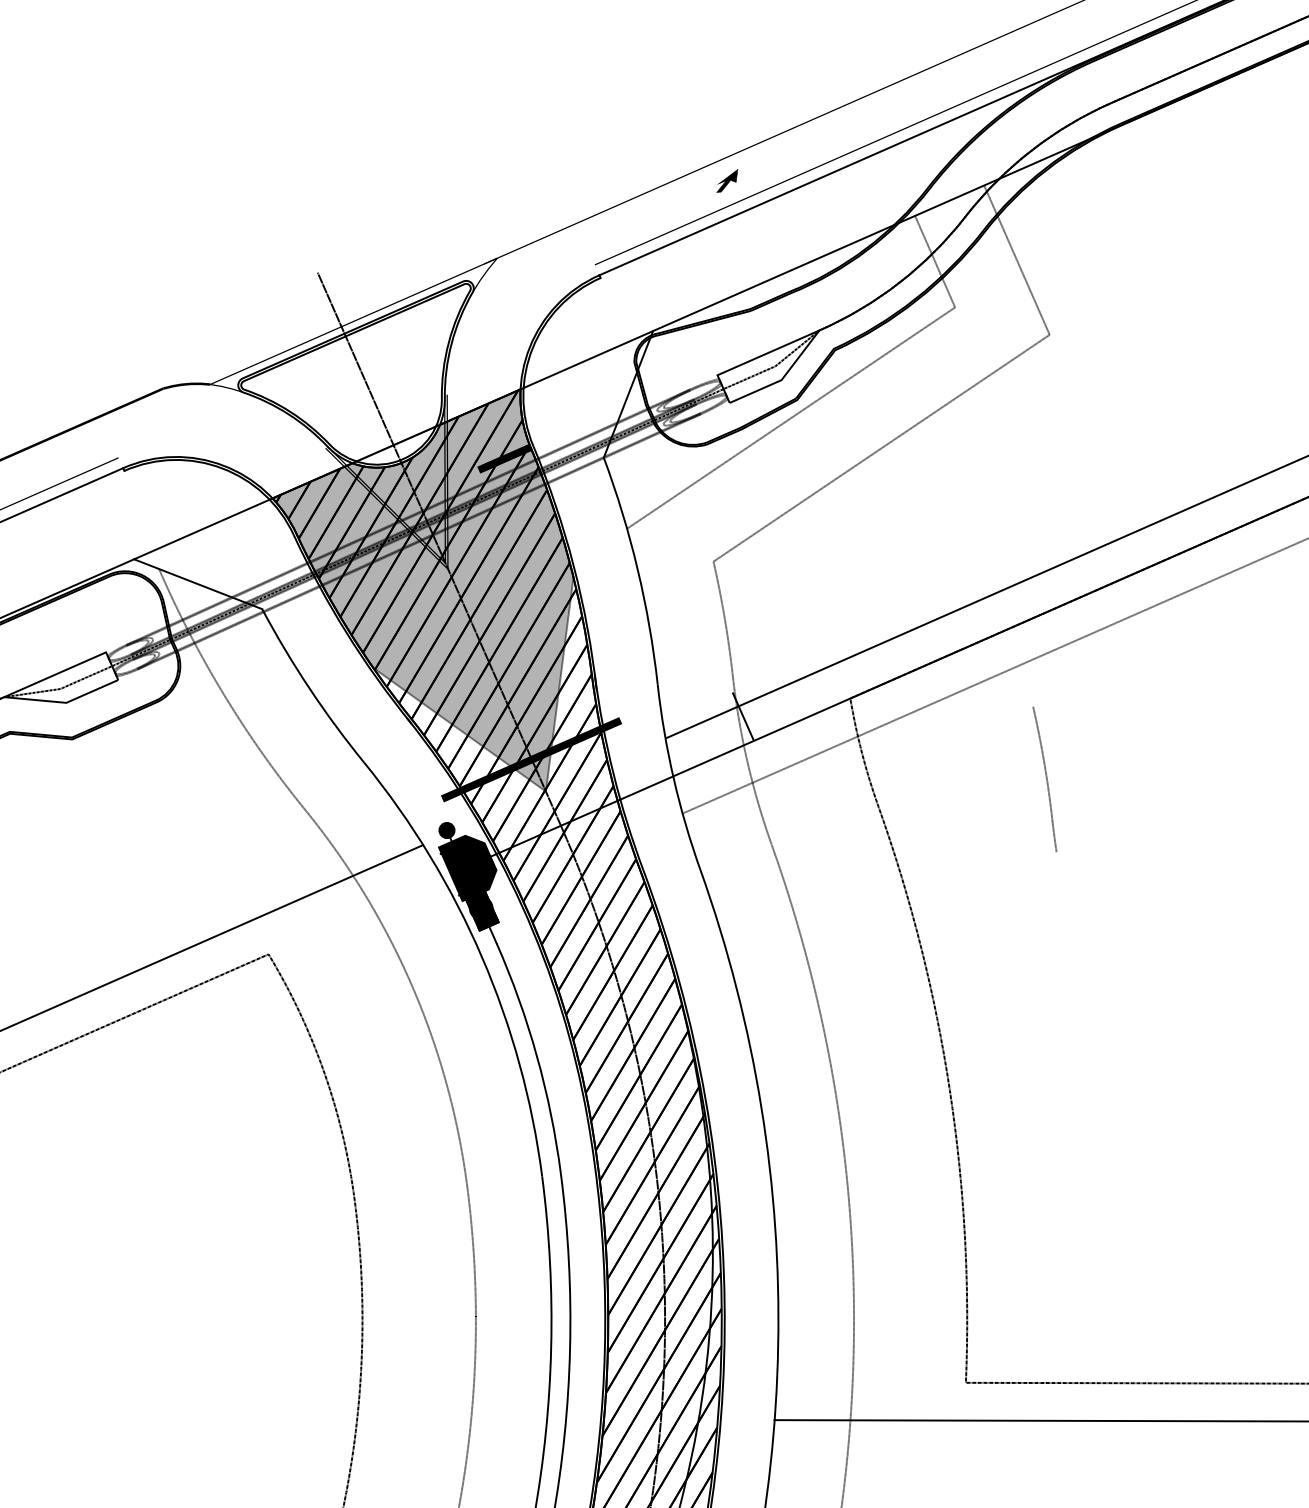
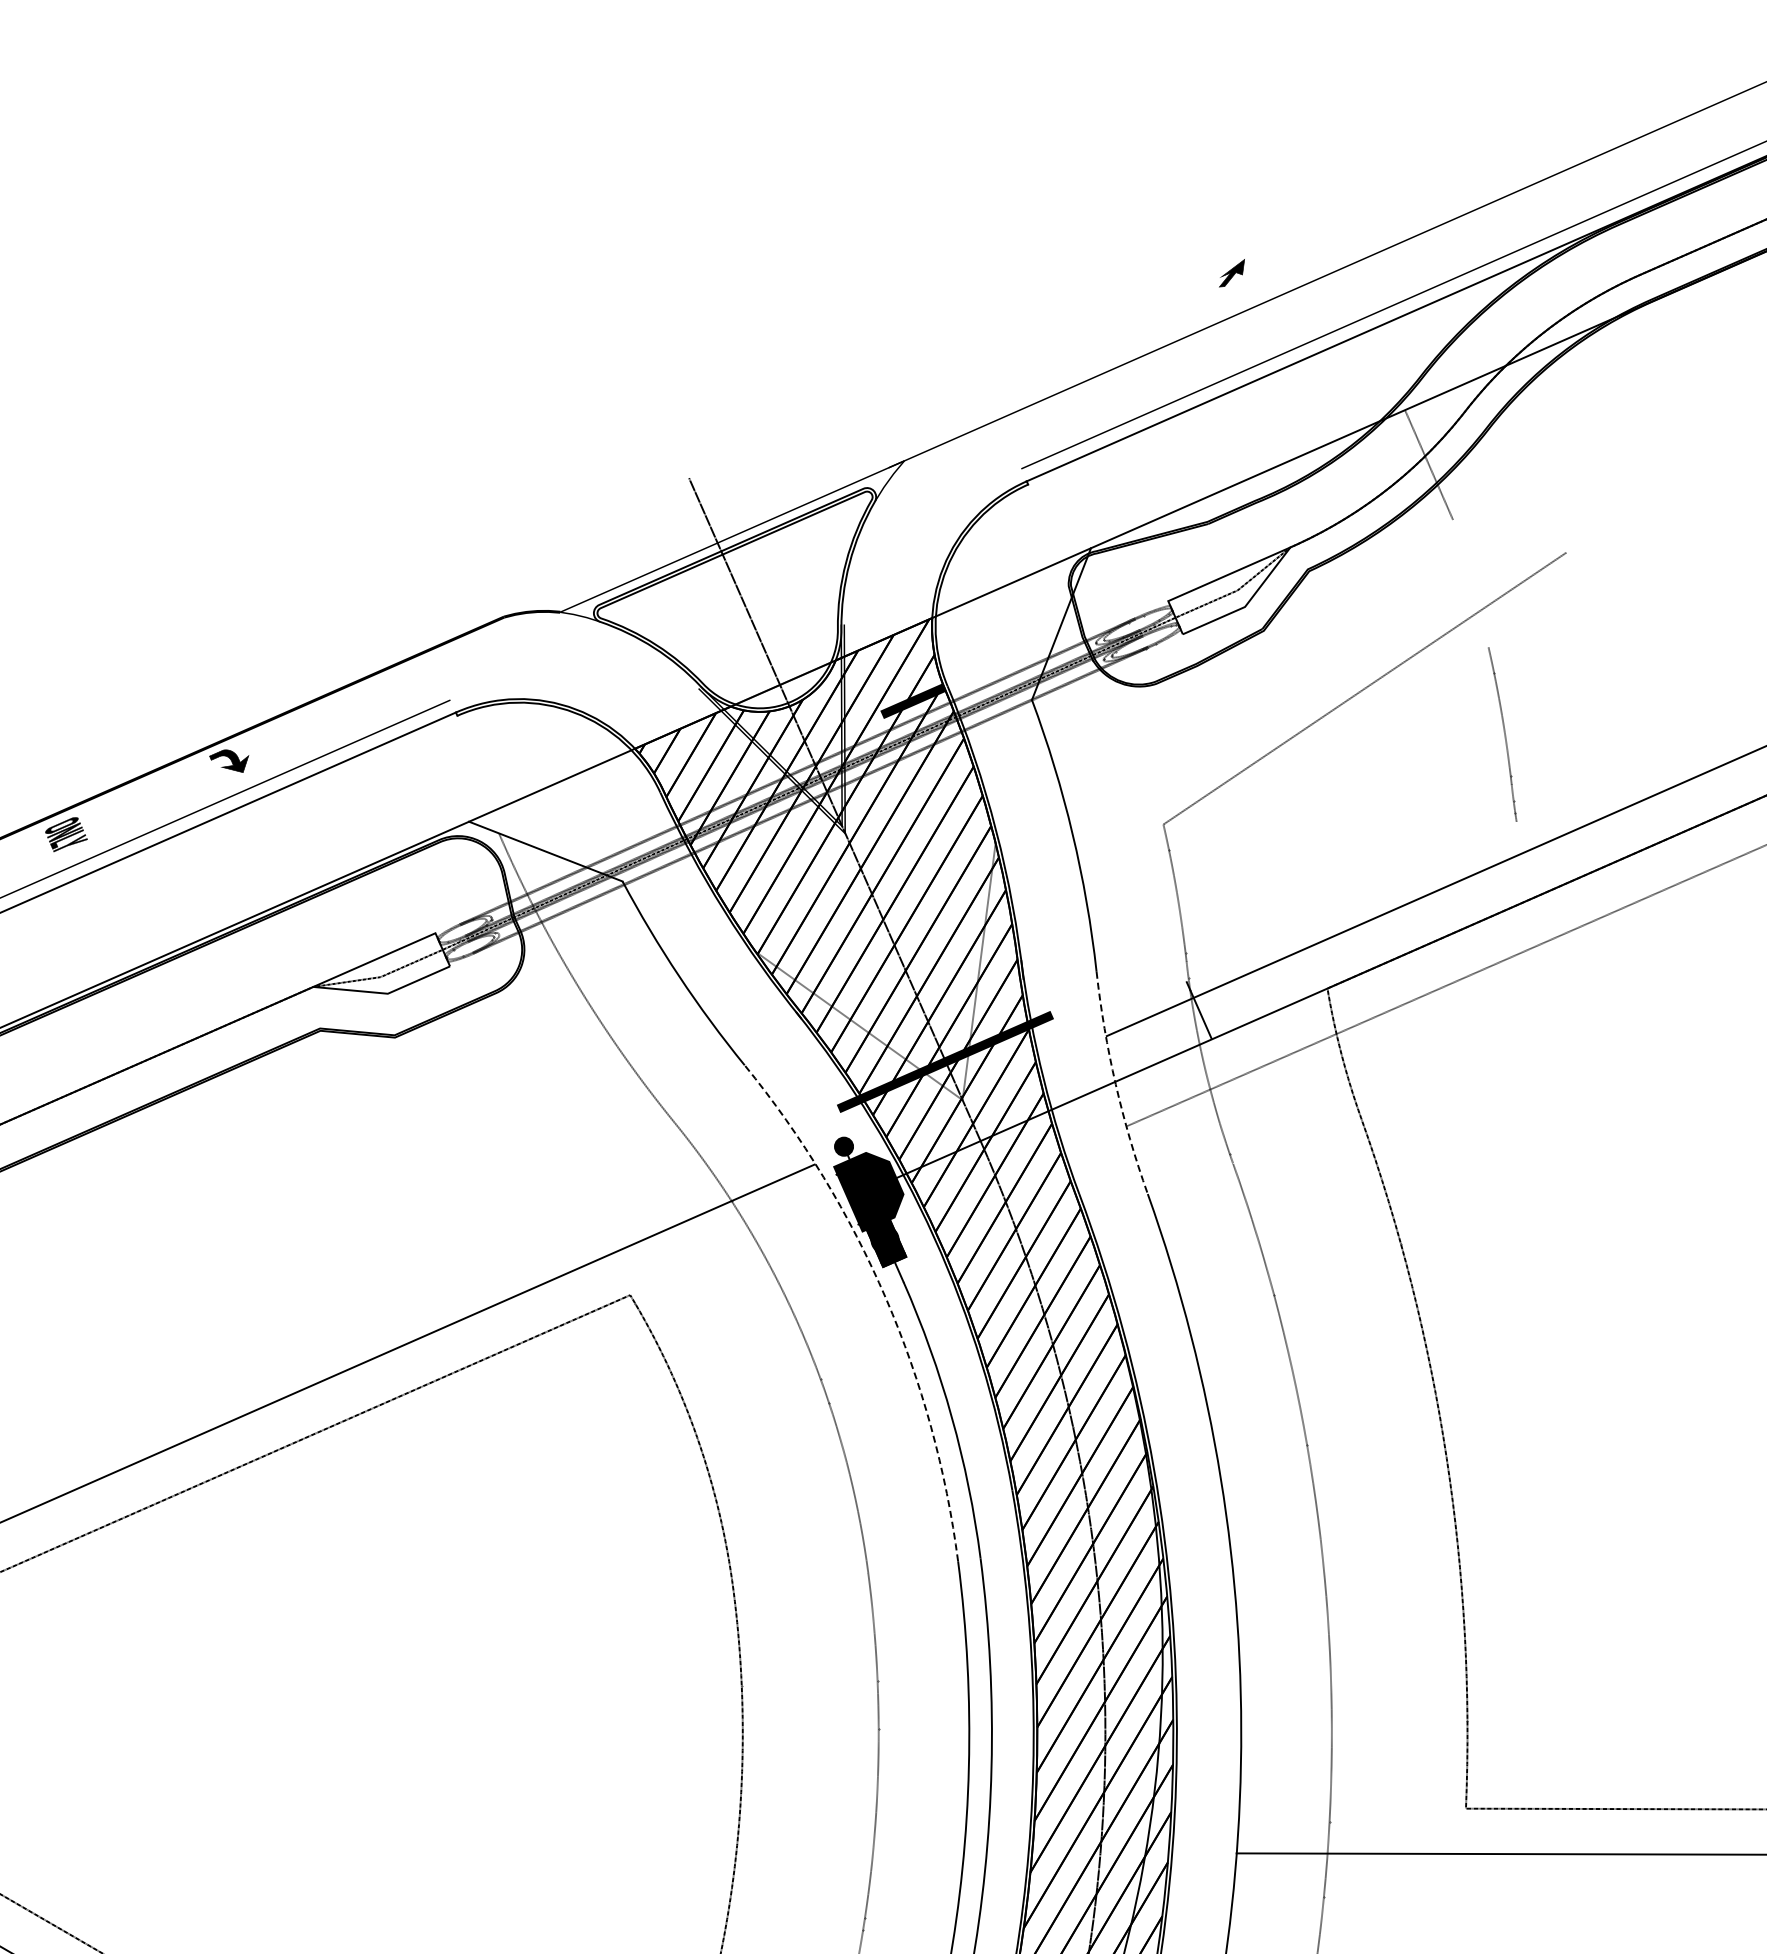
part: (726, 181) -> (1231, 273), moved
line: (1016, 259) -> (1526, 462), removed
line: (791, 418) -> (1256, 652), removed
fill: (422, 590) -> (814, 859), removed
arc: (673, 778) -> (1115, 1084), solid -> dashed
part: (1044, 779) -> (1502, 734), moved
arc: (481, 957) -> (885, 1298), solid -> dashed

